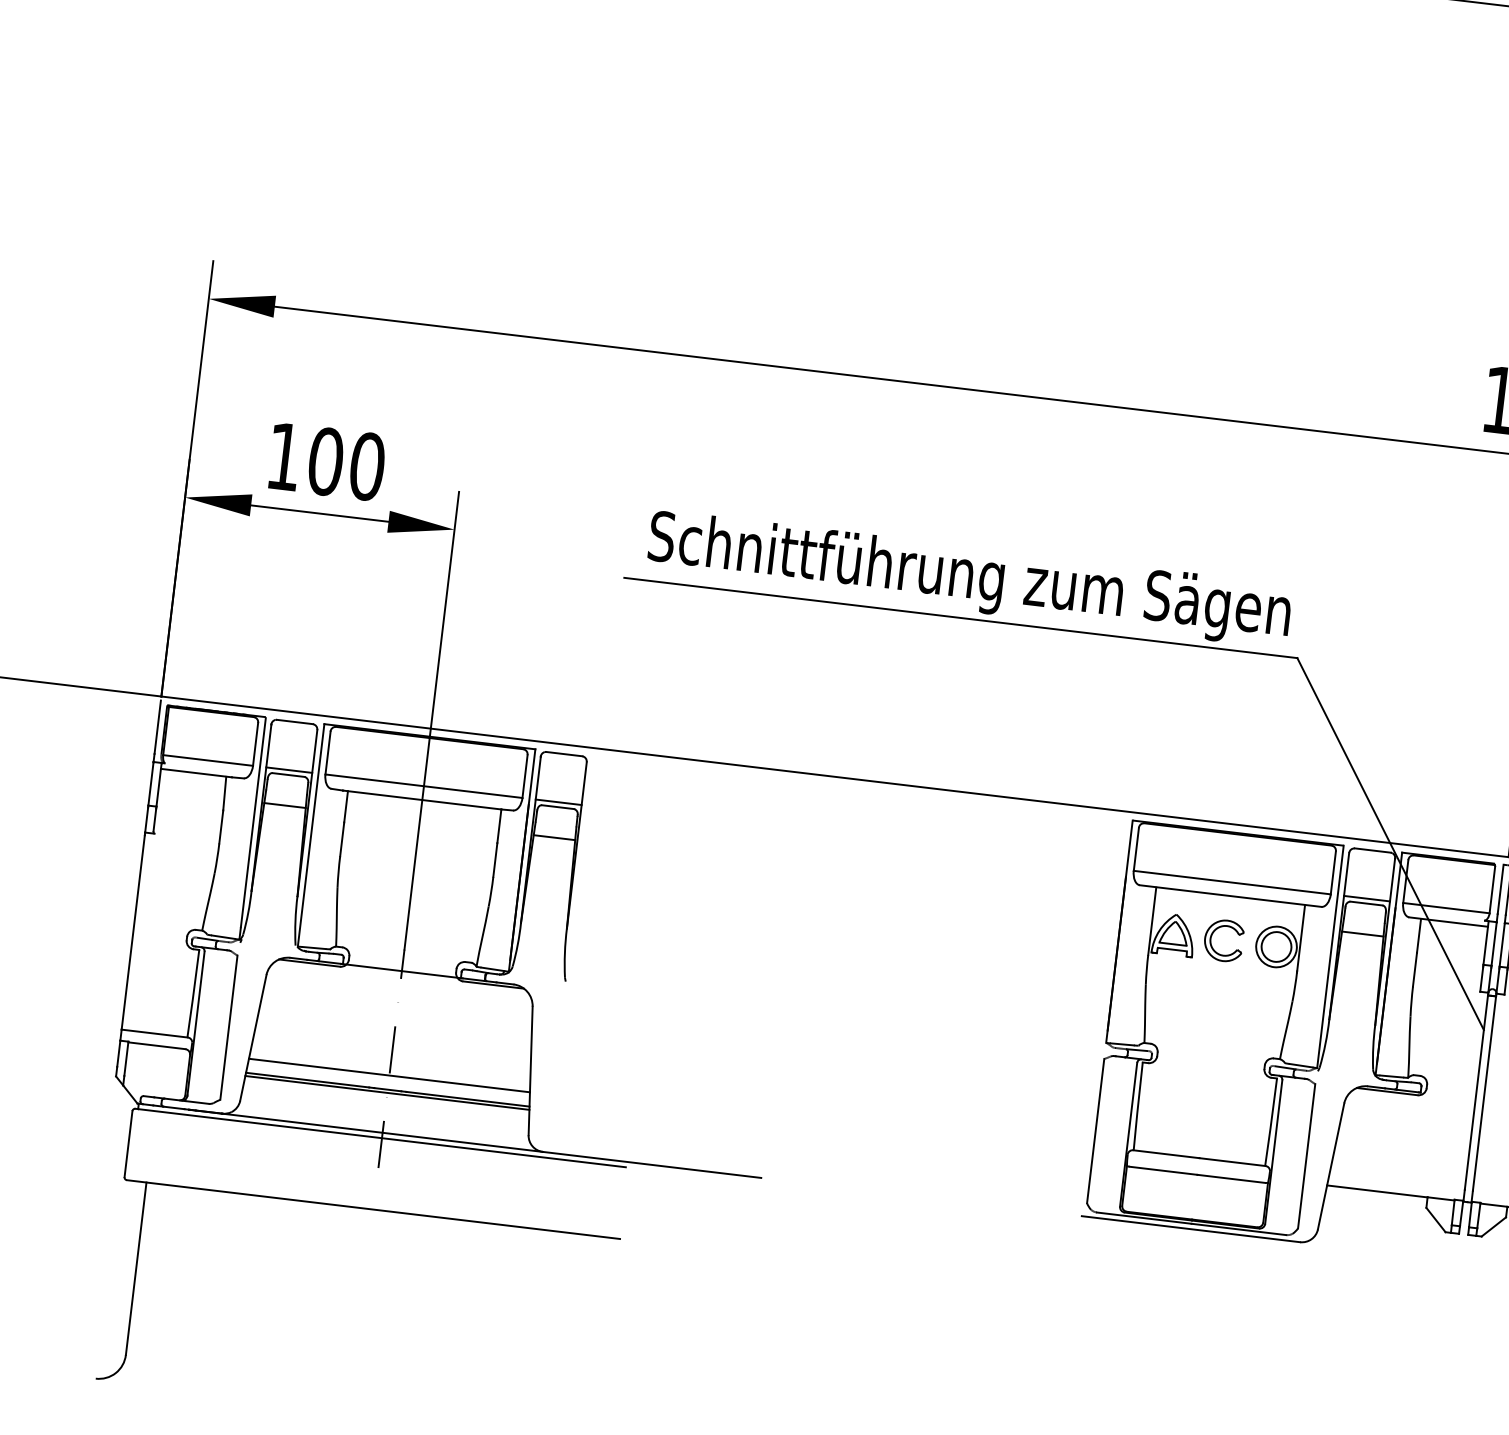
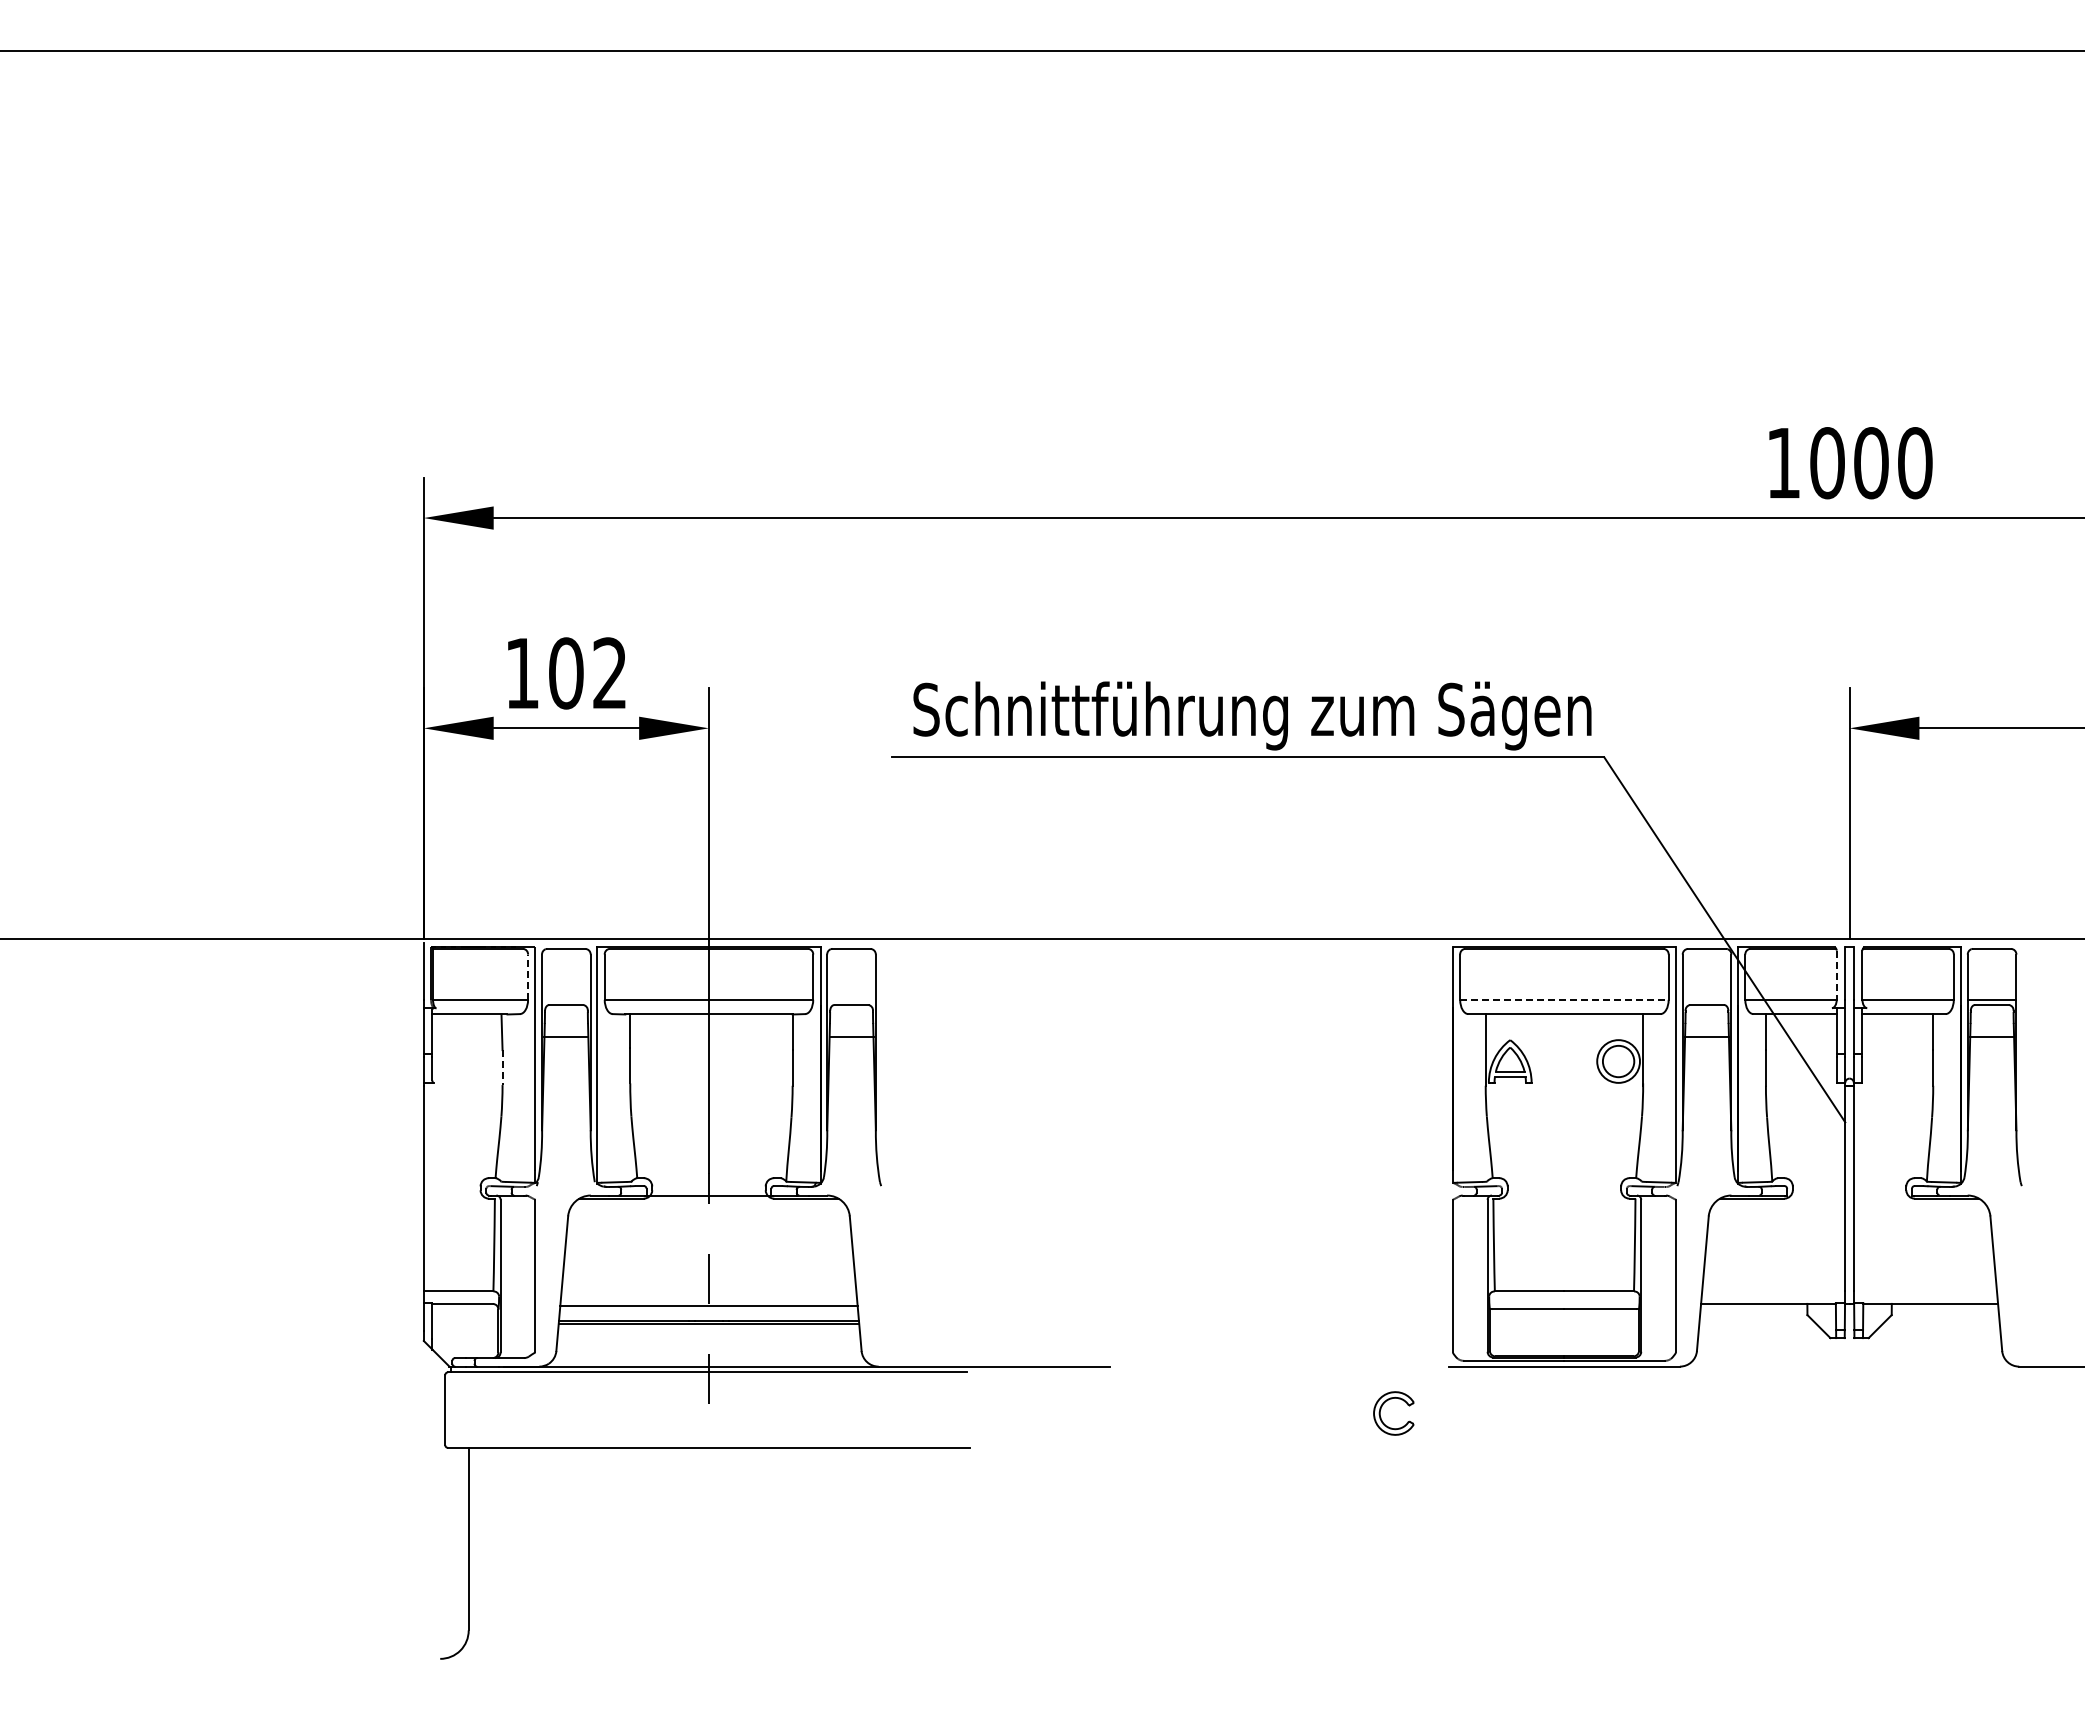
text: (367, 466) -> (610, 673), 100 -> 102
line: (255, 744) -> (528, 977), solid -> dashed
line: (289, 769) -> (566, 999), removed
line: (558, 801) -> (851, 999), removed
line: (221, 827) -> (502, 1068), solid -> dashed
line: (1232, 882) -> (1564, 999), solid -> dashed
line: (1492, 890) -> (1836, 975), solid -> dashed
line: (1366, 898) -> (1706, 999), removed
part: (1212, 935) -> (1381, 1409), moved

